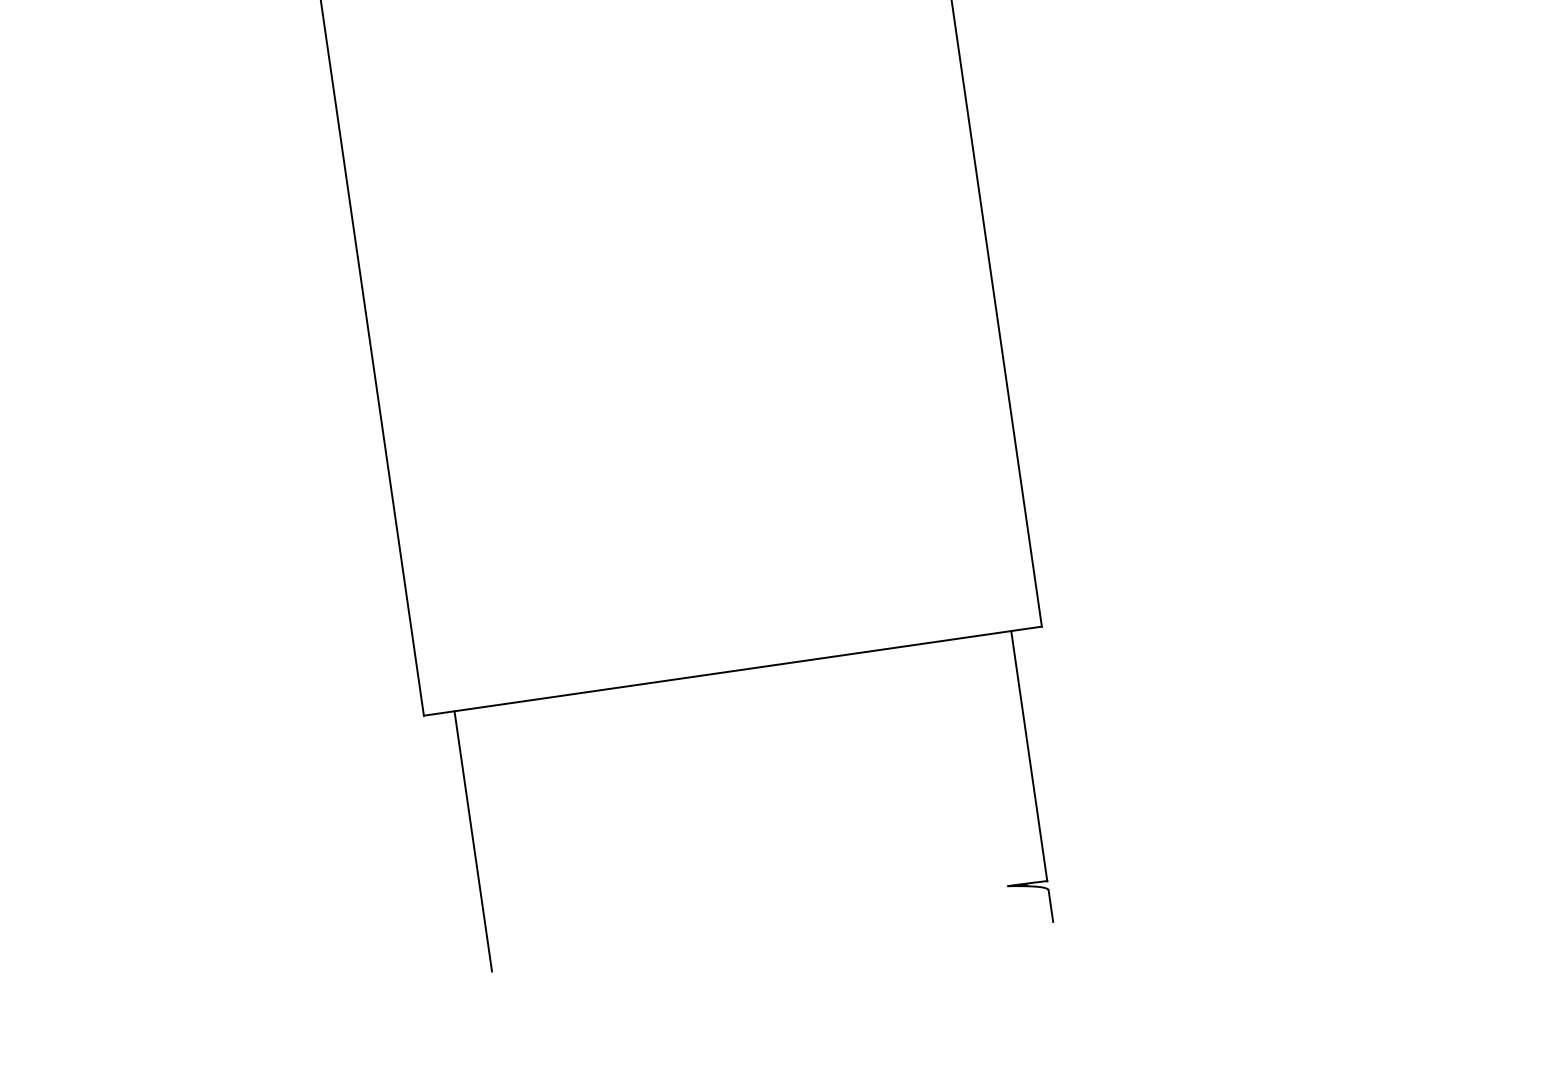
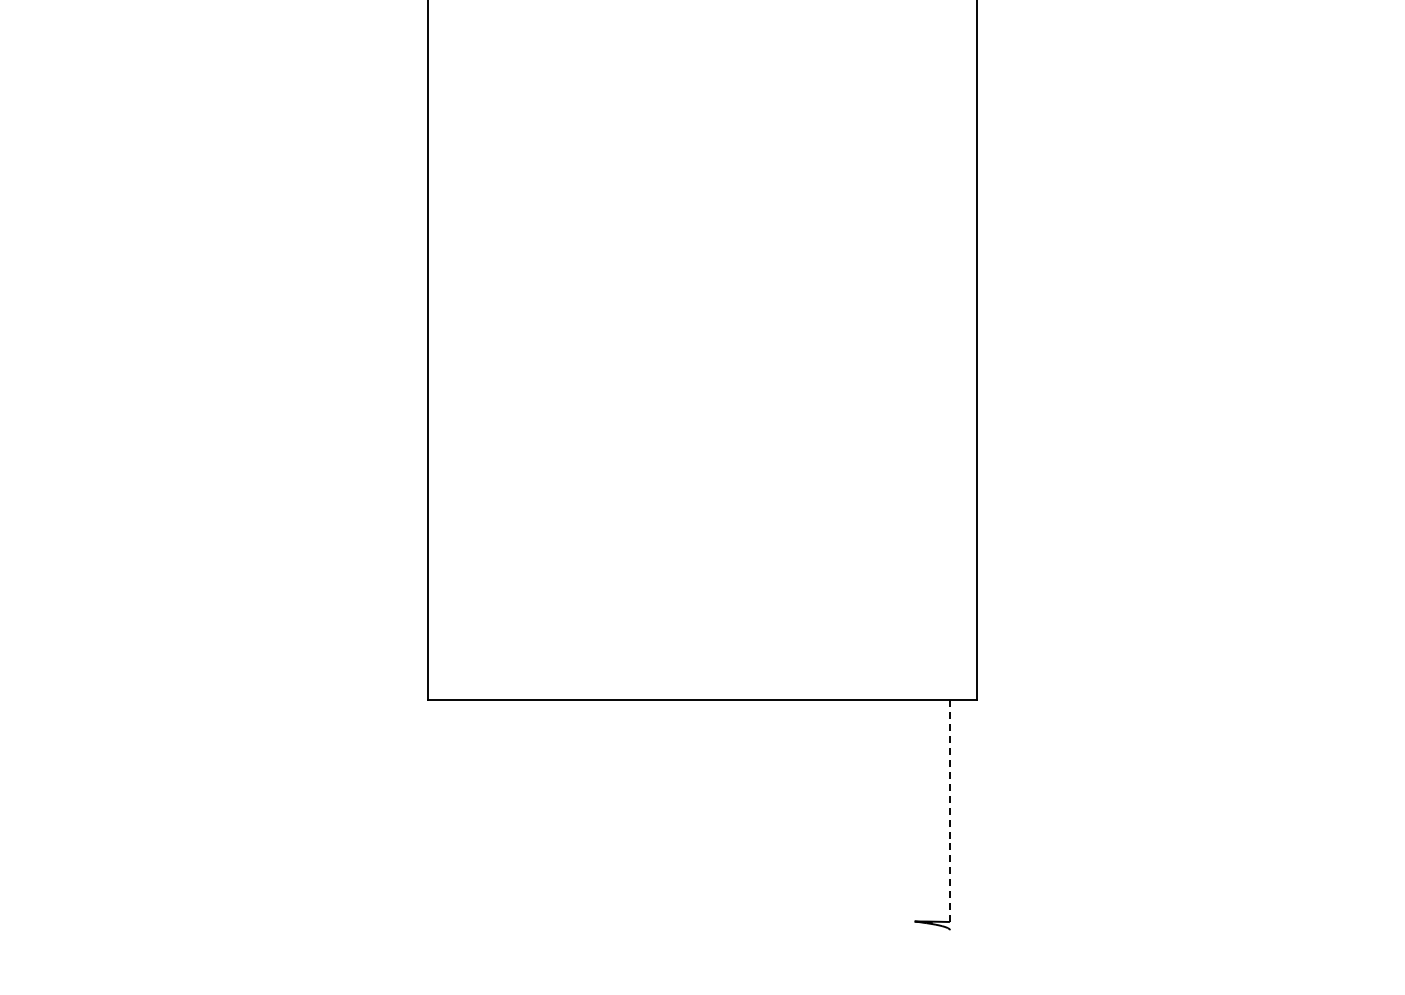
line: (1028, 755) -> (949, 810), solid -> dashed
line: (473, 841) -> (455, 815), removed
line: (1050, 906) -> (949, 944), removed

